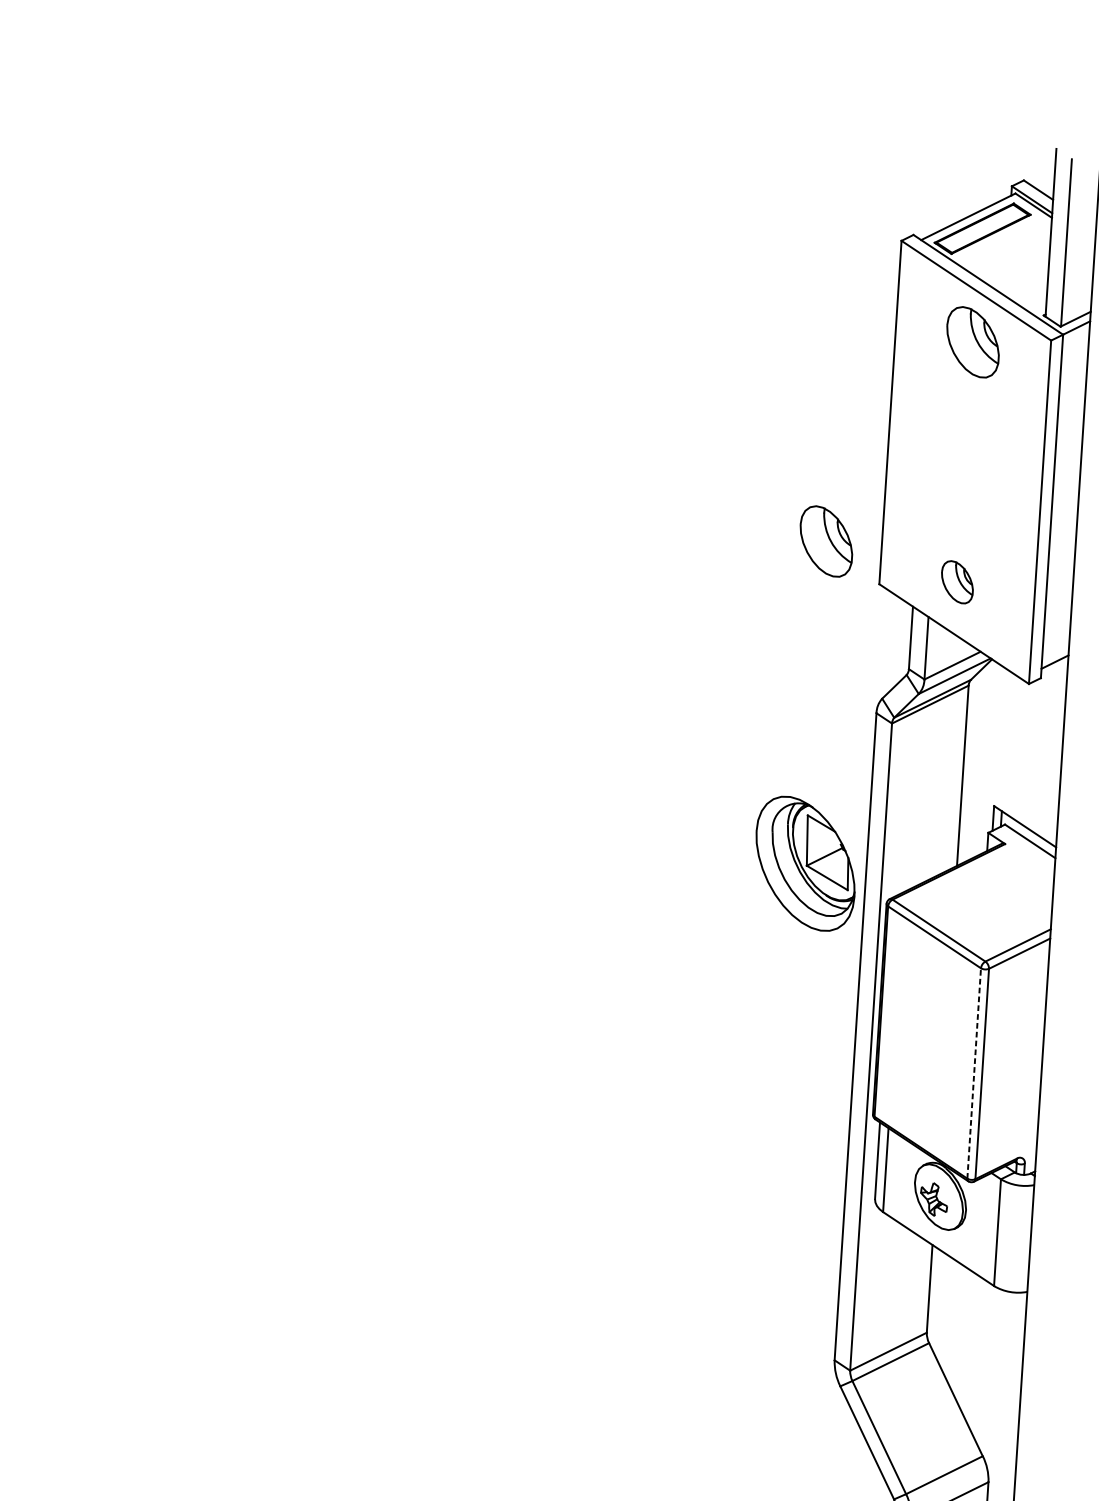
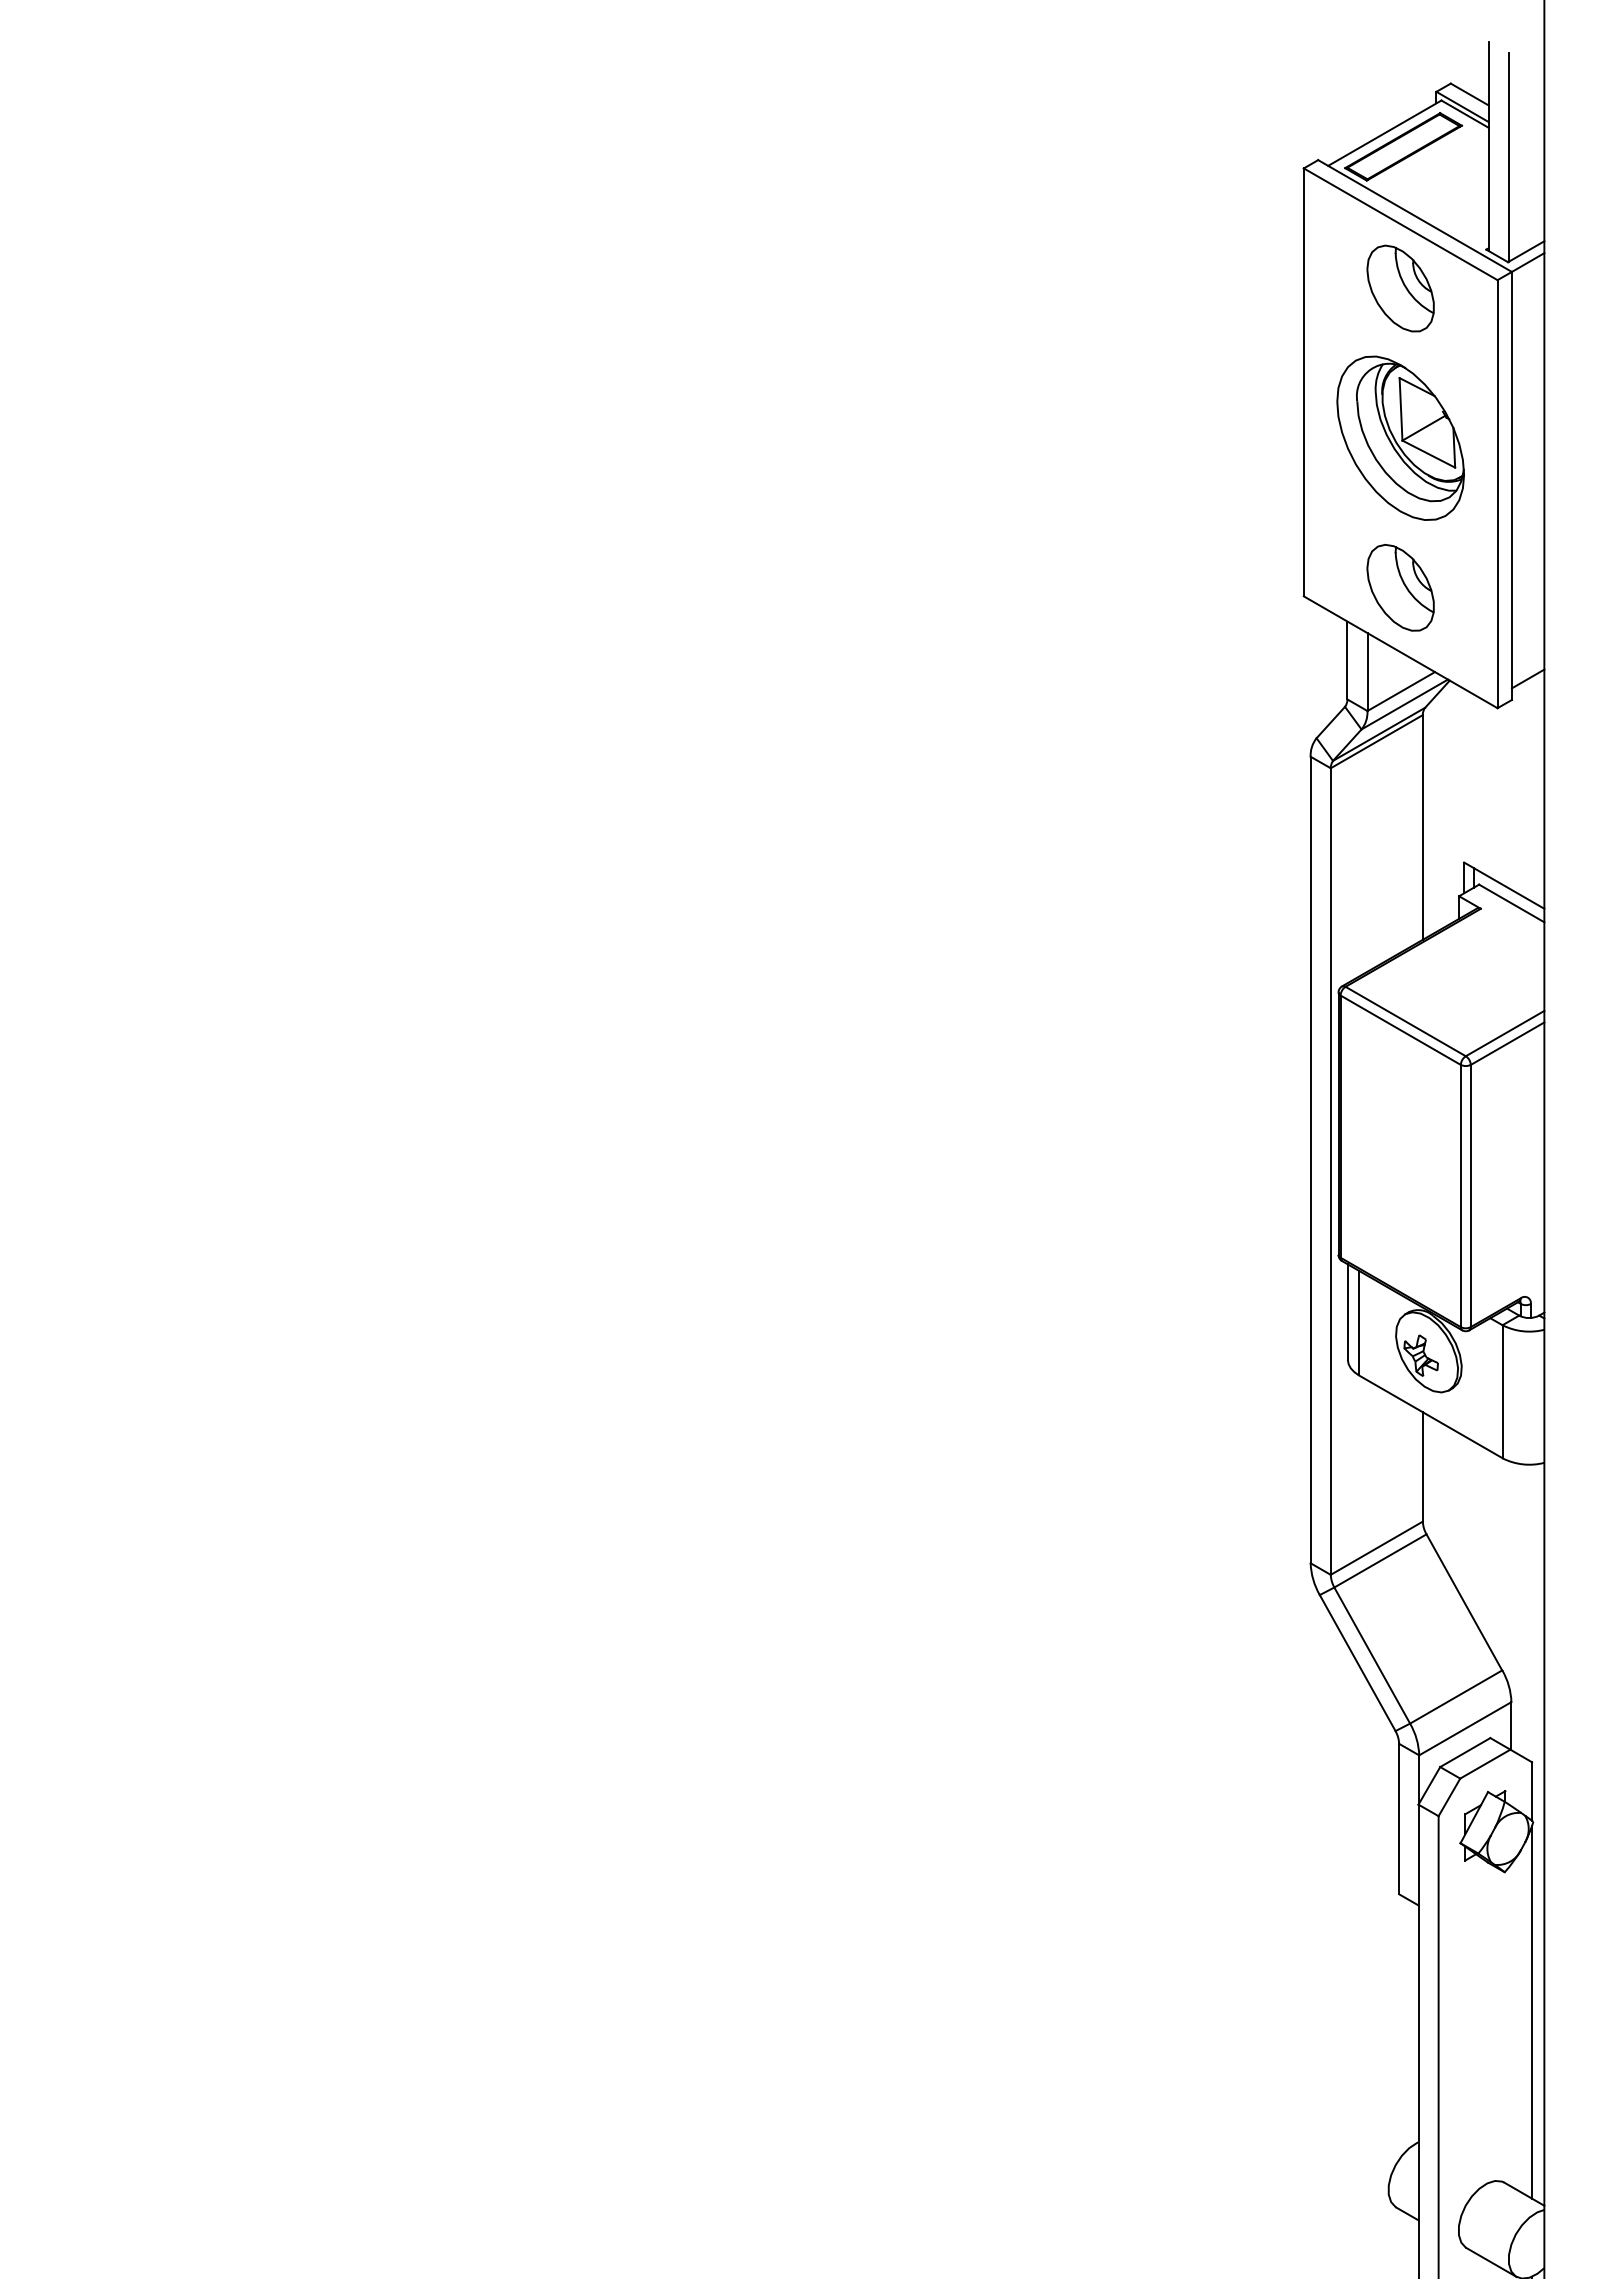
part: (826, 541) -> (1234, 547), removed
part: (957, 582) -> (1400, 587), size x1.67
part: (805, 863) -> (1400, 437), moved
line: (973, 1073) -> (1460, 1195), dashed -> solid

